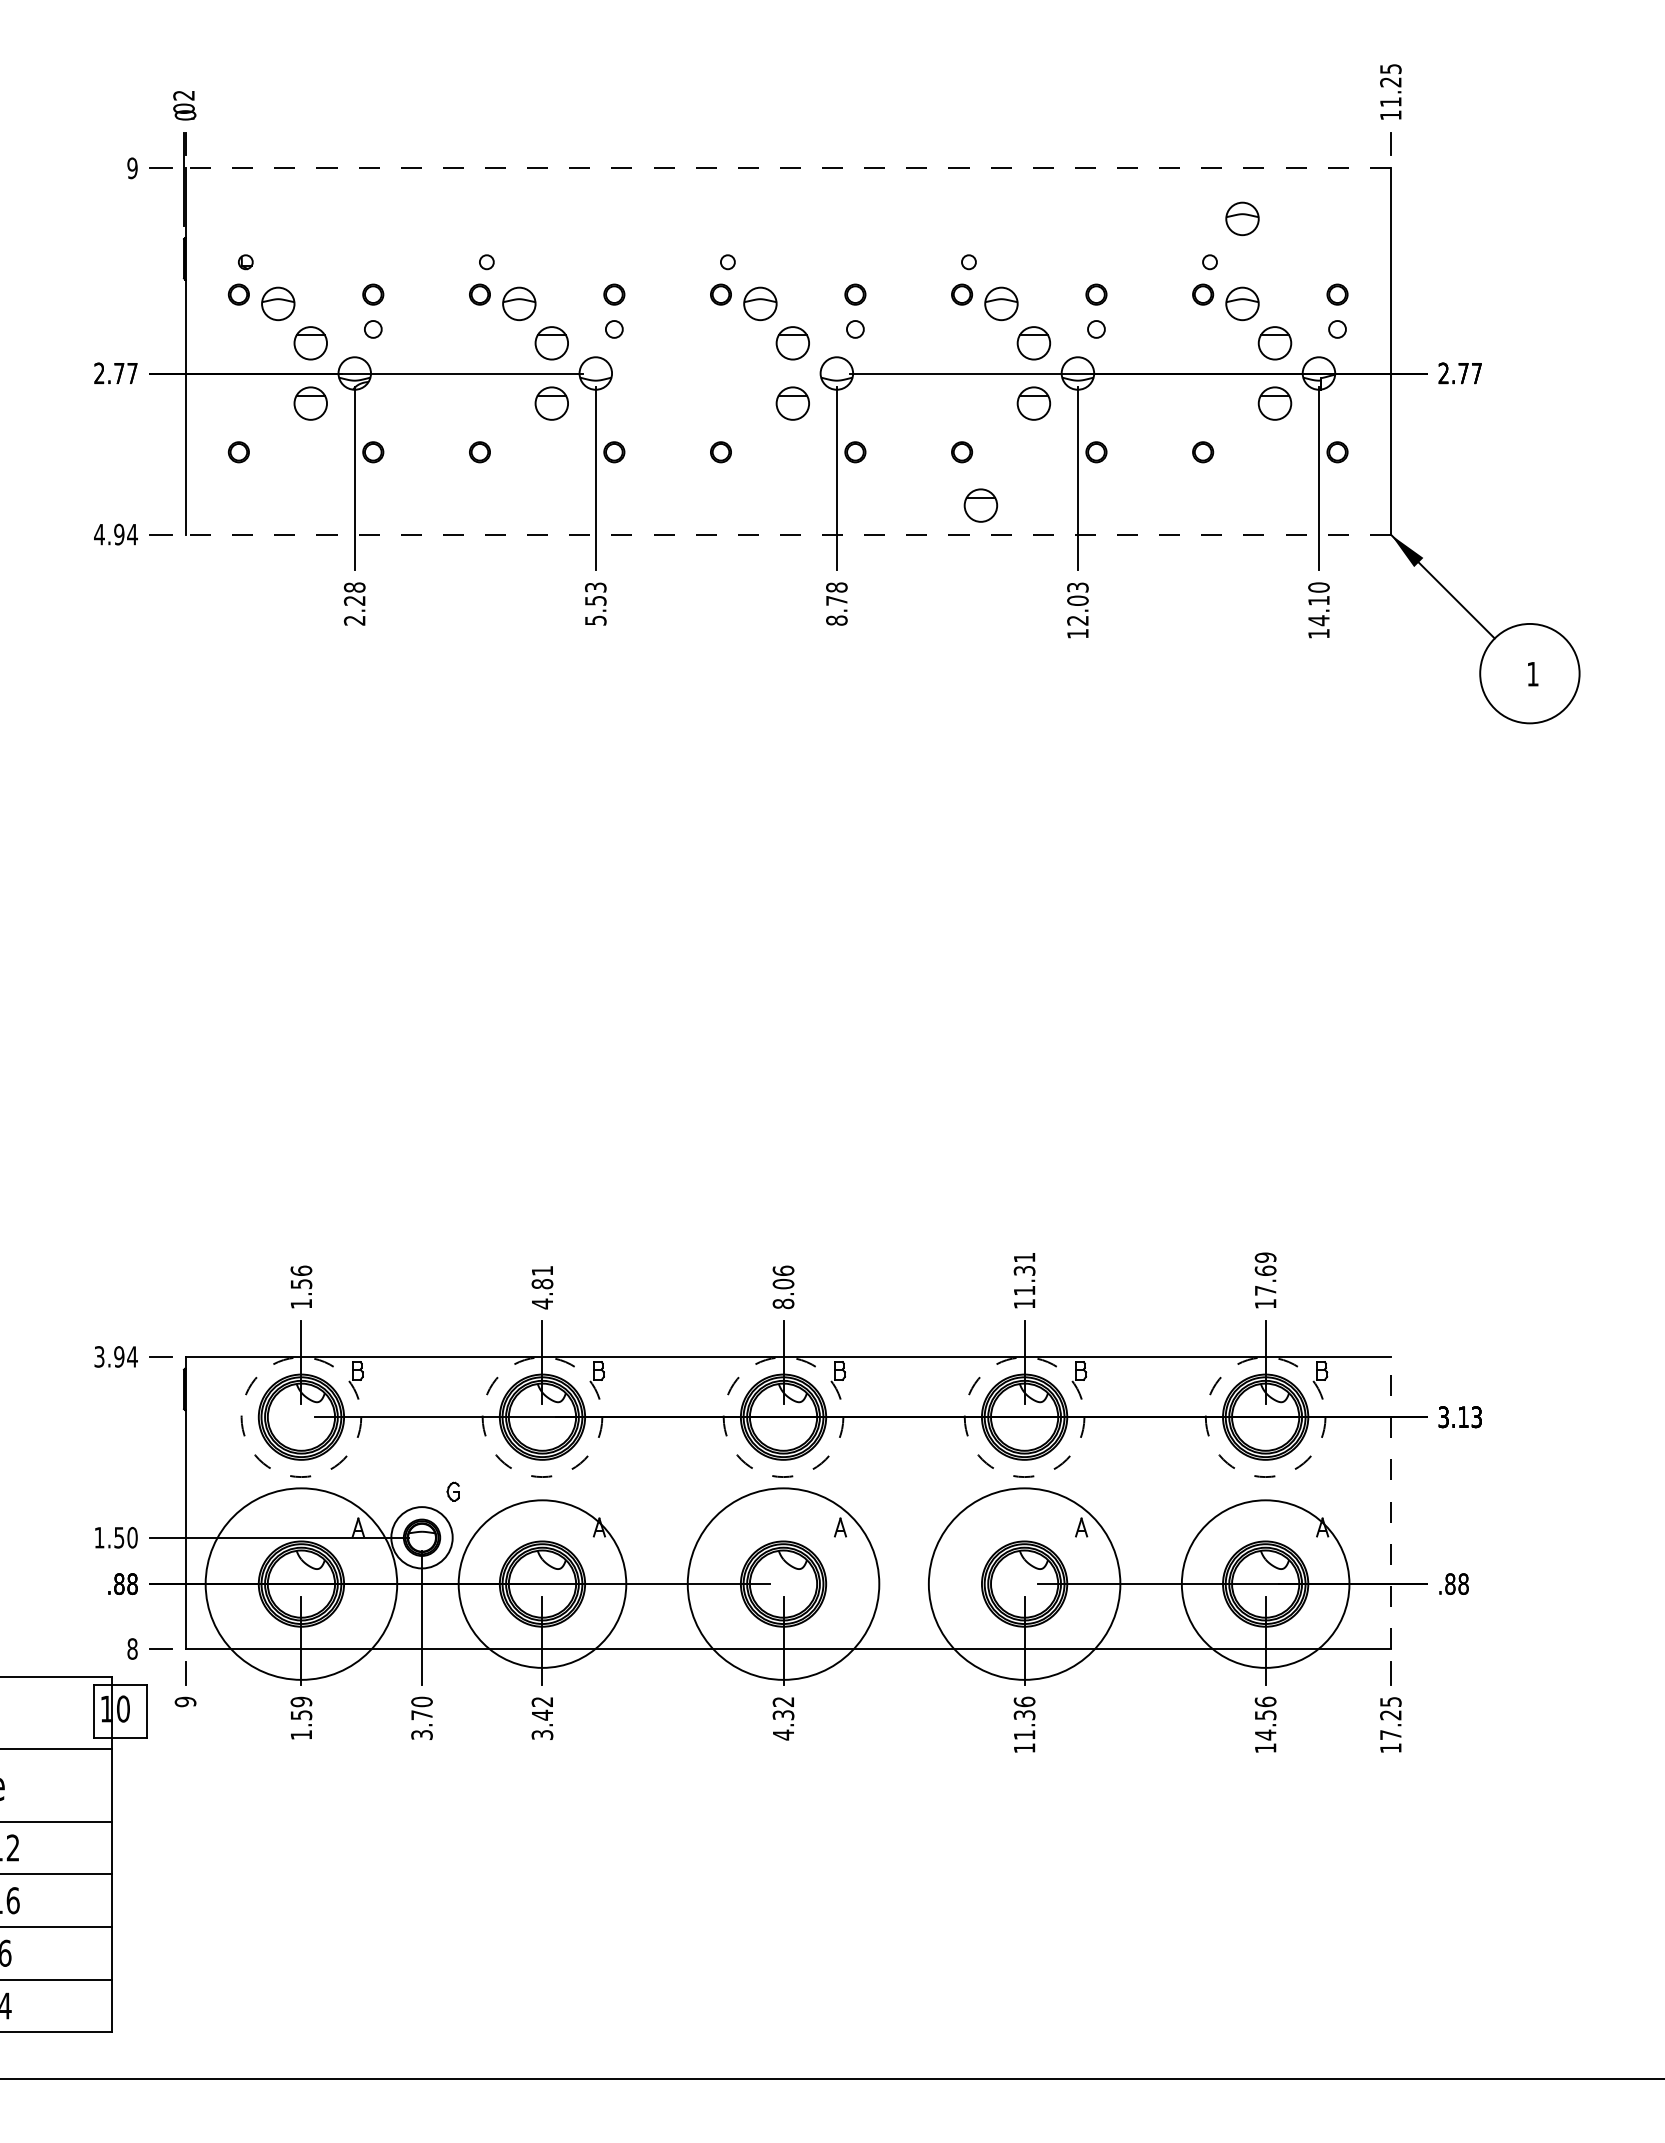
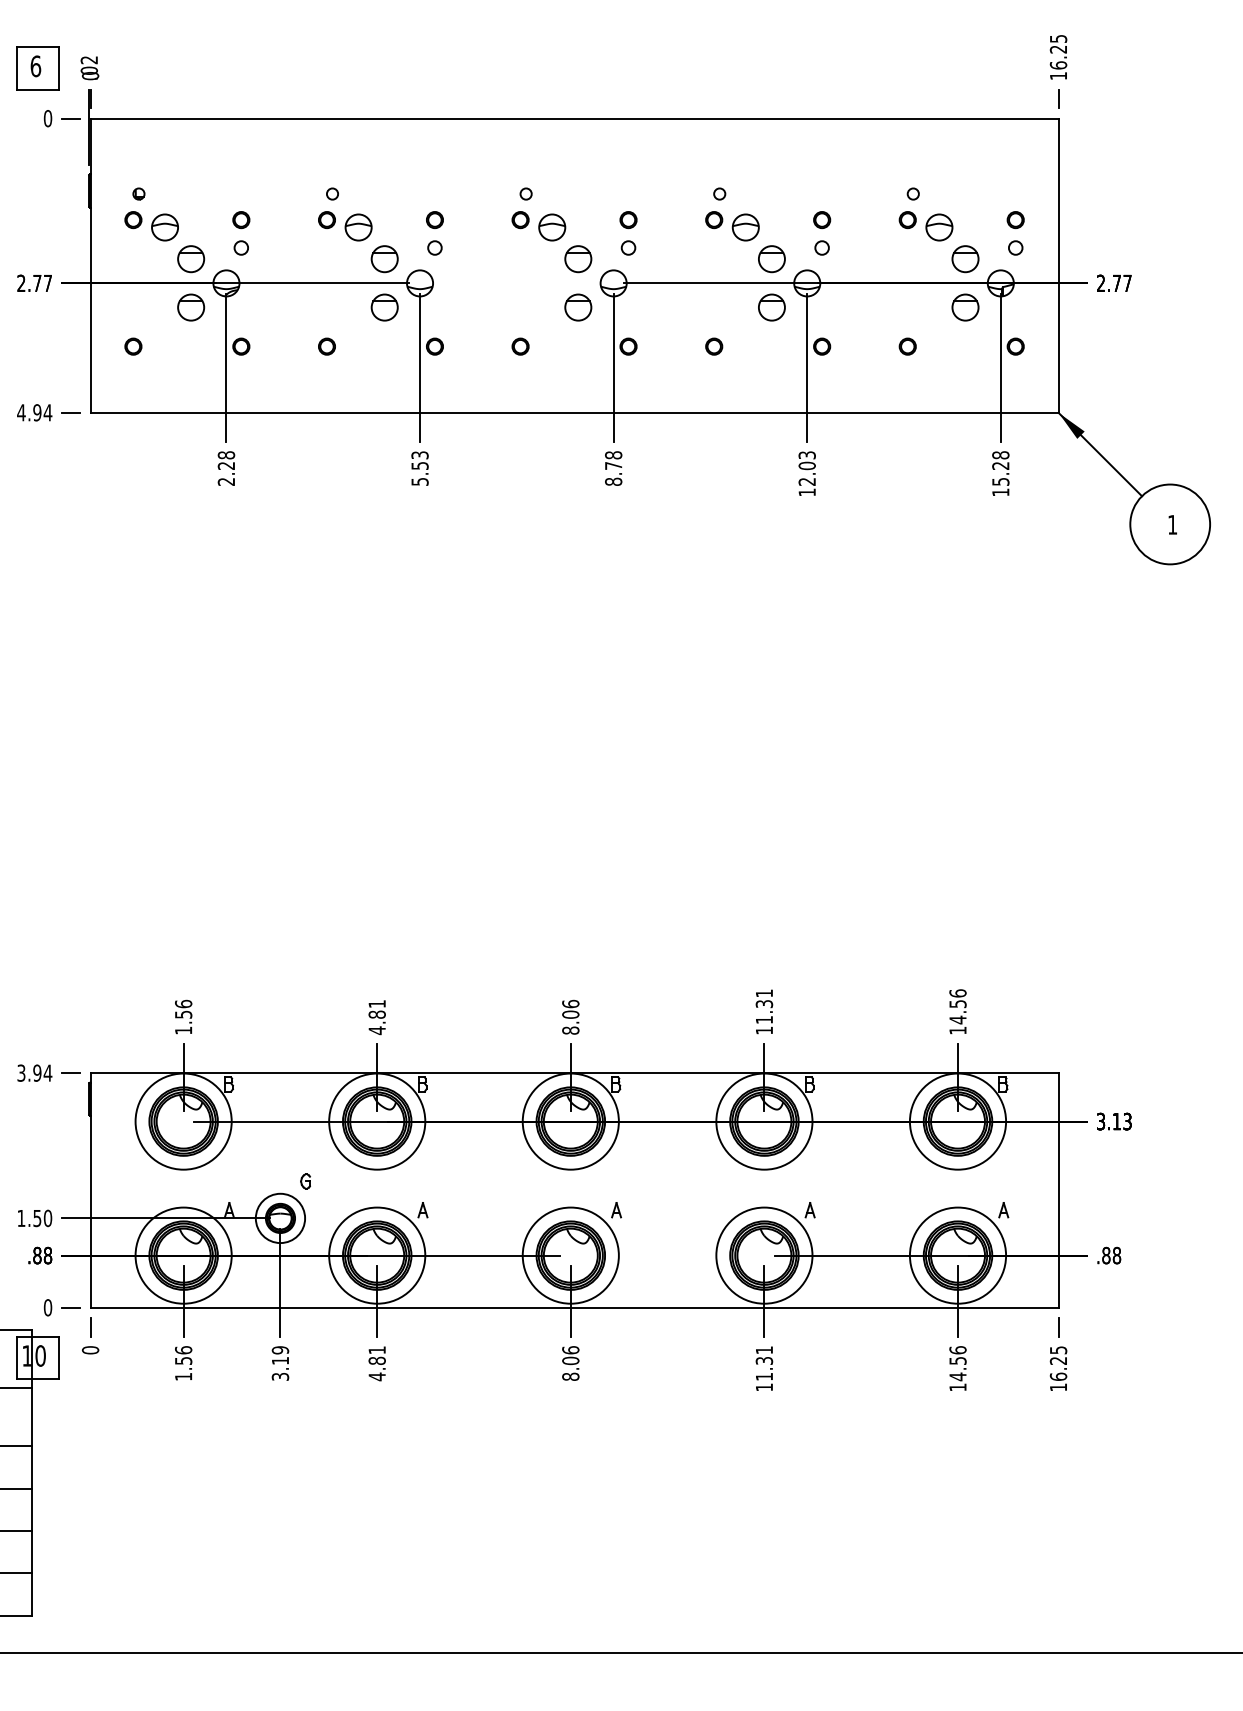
text: (1390, 101) -> (1058, 64), 11.25 -> 16.25
part: (120, 105) -> (38, 68), added
text: (132, 168) -> (47, 118), 9 -> 0
line: (788, 168) -> (574, 118), dashed -> solid
part: (1242, 218) -> (939, 158), removed
part: (980, 505) -> (729, 389), removed
line: (788, 534) -> (574, 412), dashed -> solid
text: (1318, 604) -> (1000, 468), 14.10 -> 15.28
text: (1265, 1274) -> (957, 1006), 17.69 -> 14.56
circle: (301, 1417) -> (183, 1121), dashed -> solid
circle: (542, 1417) -> (377, 1121), dashed -> solid
circle: (783, 1417) -> (570, 1121), dashed -> solid
circle: (1024, 1417) -> (764, 1121), dashed -> solid
circle: (1265, 1417) -> (957, 1121), dashed -> solid
line: (1390, 1502) -> (1058, 1190), dashed -> solid
circle: (301, 1583) -> (183, 1255), size x0.62
circle: (542, 1583) -> (377, 1255), size x0.71
circle: (783, 1583) -> (570, 1255), size x0.62
circle: (1024, 1583) -> (764, 1255), size x0.62
circle: (1265, 1583) -> (957, 1255), size x0.71
text: (132, 1648) -> (47, 1307), 8 -> 0
text: (185, 1701) -> (90, 1349), 9 -> 0
text: (301, 1701) -> (183, 1349), 1.59 -> 1.56
text: (1024, 1701) -> (764, 1349), 11.36 -> 11.31
text: (421, 1708) -> (280, 1355), 3.70 -> 3.19
text: (542, 1718) -> (377, 1363), 3.42 -> 4.81
text: (783, 1718) -> (570, 1363), 4.32 -> 8.06
text: (1390, 1734) -> (1058, 1376), 17.25 -> 16.25

